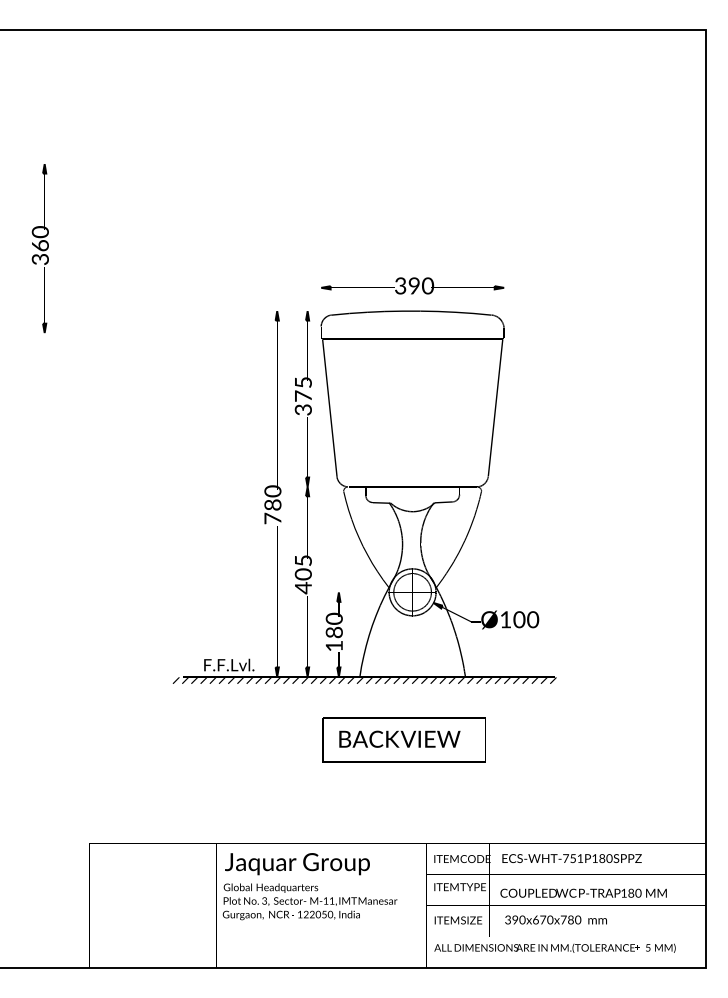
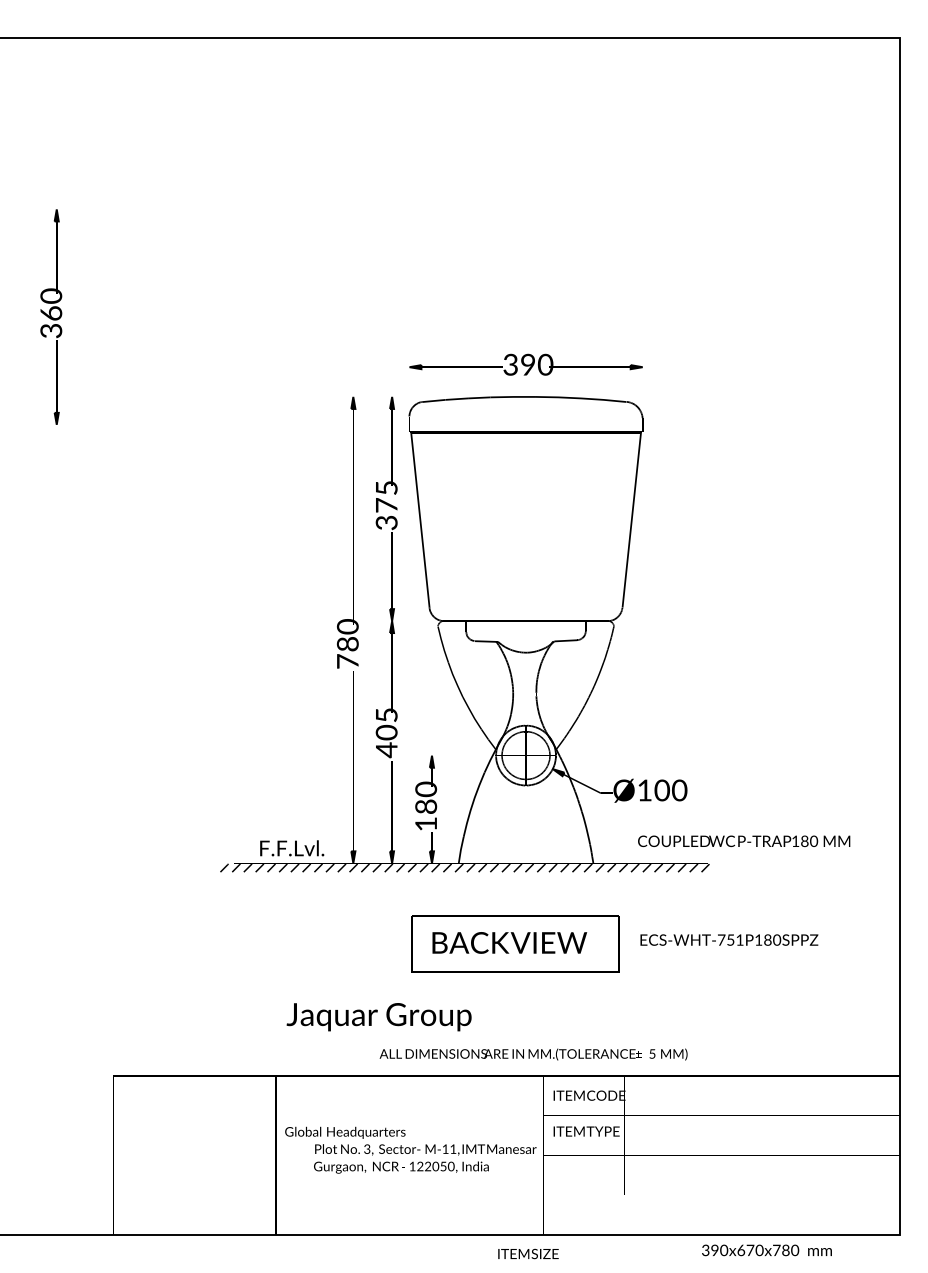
text: (572, 858) -> (729, 939), moved
text: (296, 864) -> (378, 1017), moved
text: (583, 893) -> (744, 841), moved
text: (310, 908) -> (425, 1158), moved
text: (458, 920) -> (528, 1253), moved
text: (555, 920) -> (766, 1250), moved
text: (554, 948) -> (533, 1054), moved

